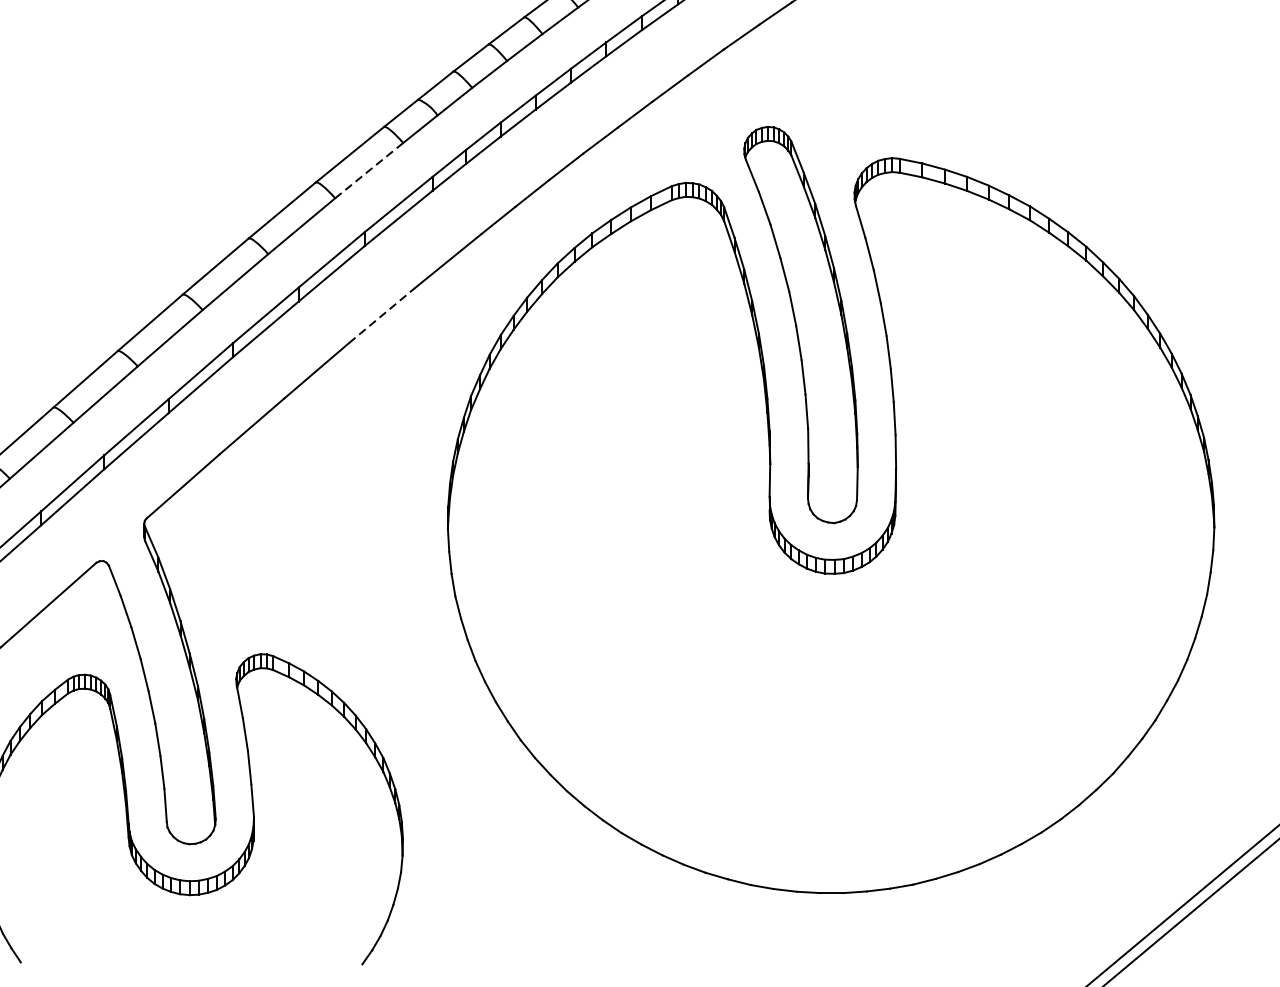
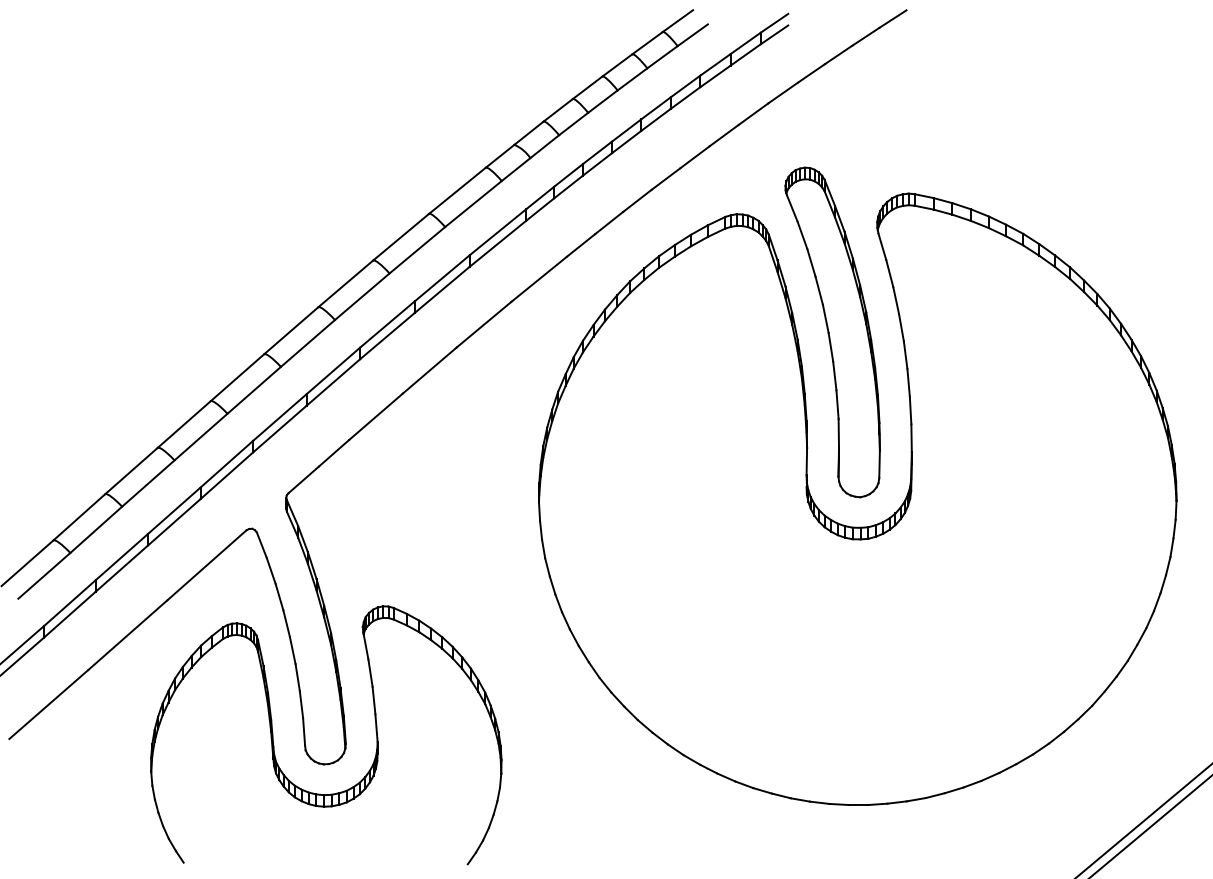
line: (369, 171) -> (473, 204), dashed -> solid
line: (382, 315) -> (484, 324), dashed -> solid

